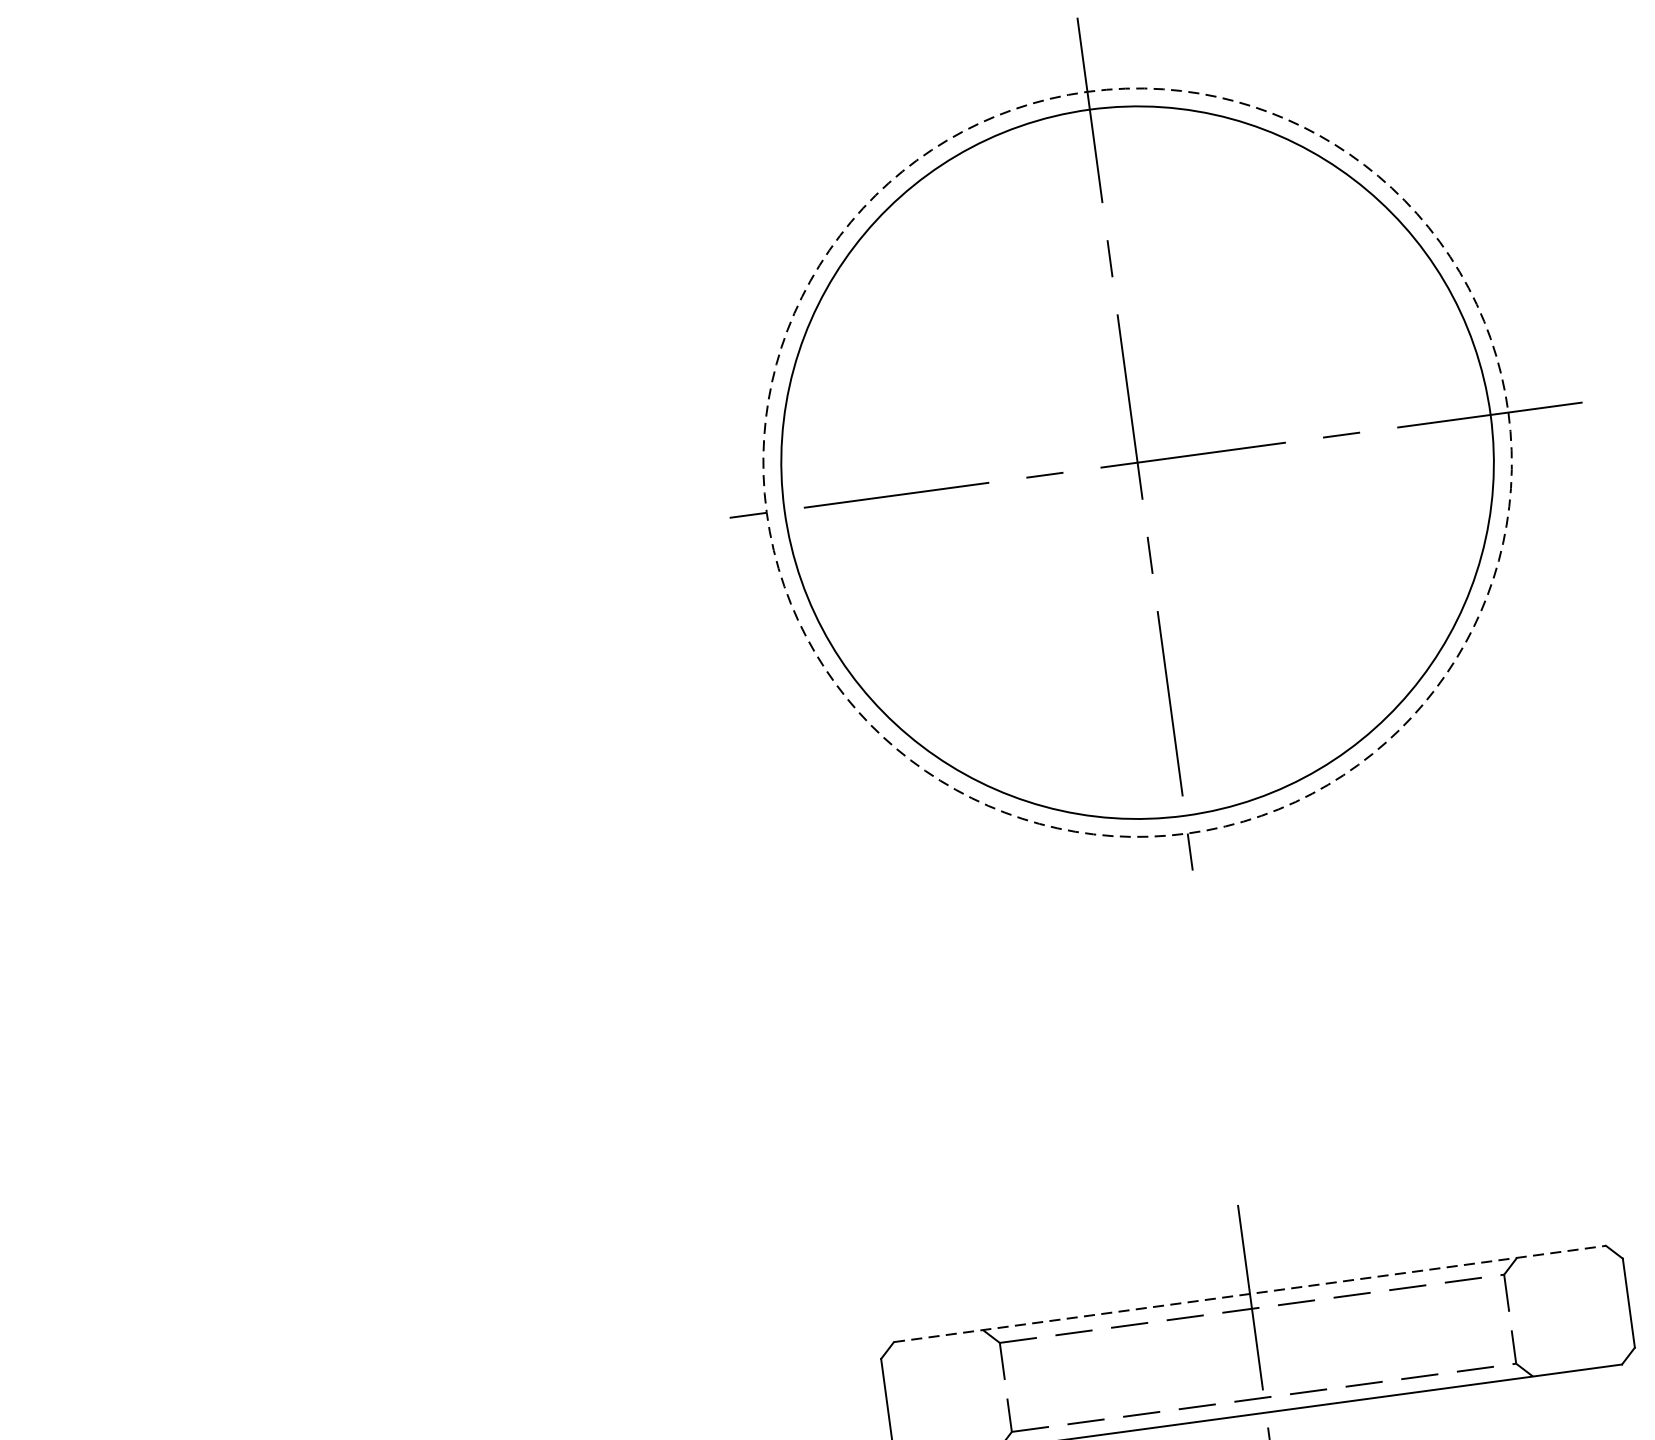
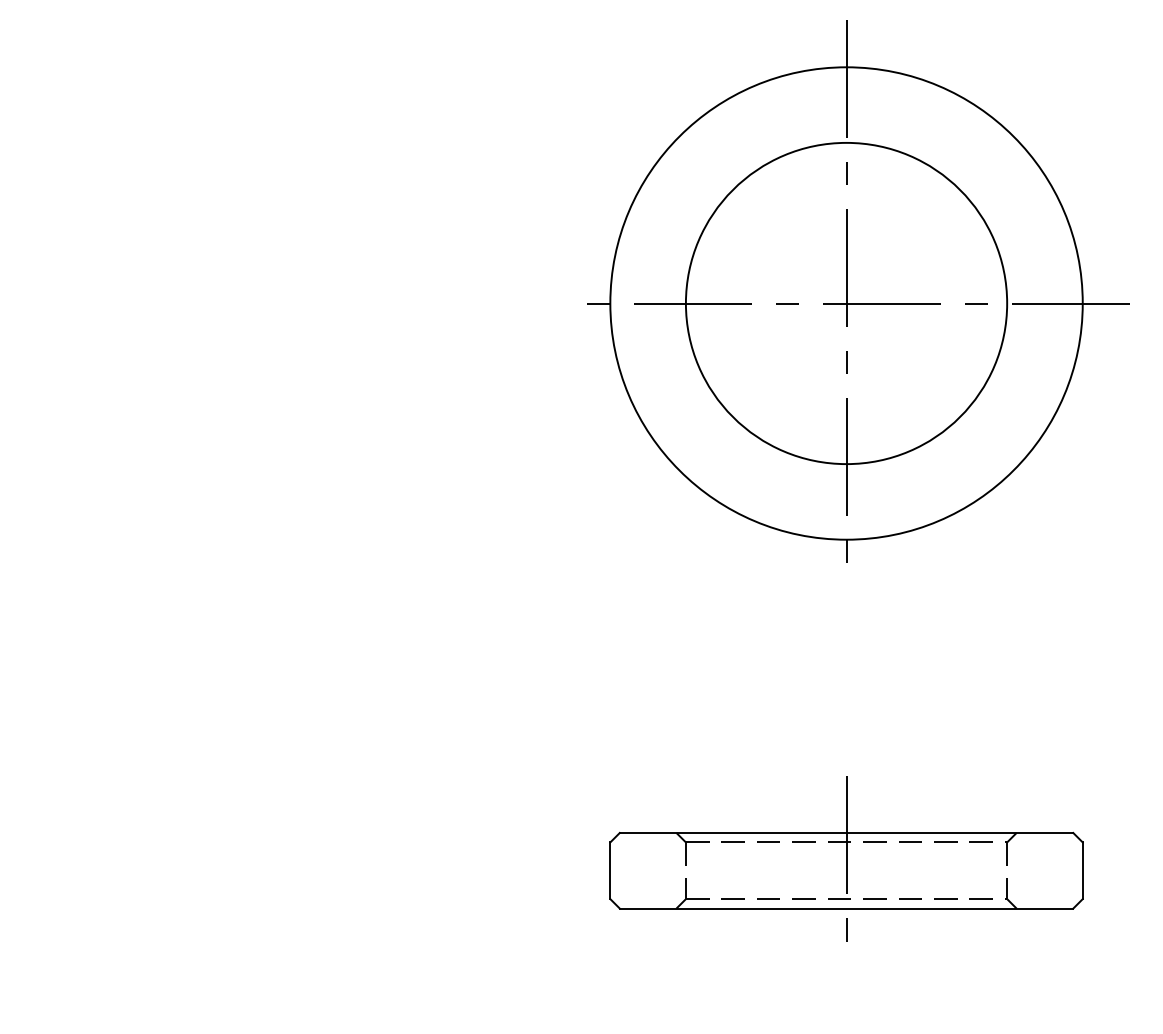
circle: (1137, 462) -> (846, 303), dashed -> solid
circle: (1137, 462) -> (846, 303), size x0.71
line: (1249, 1293) -> (846, 832), dashed -> solid

